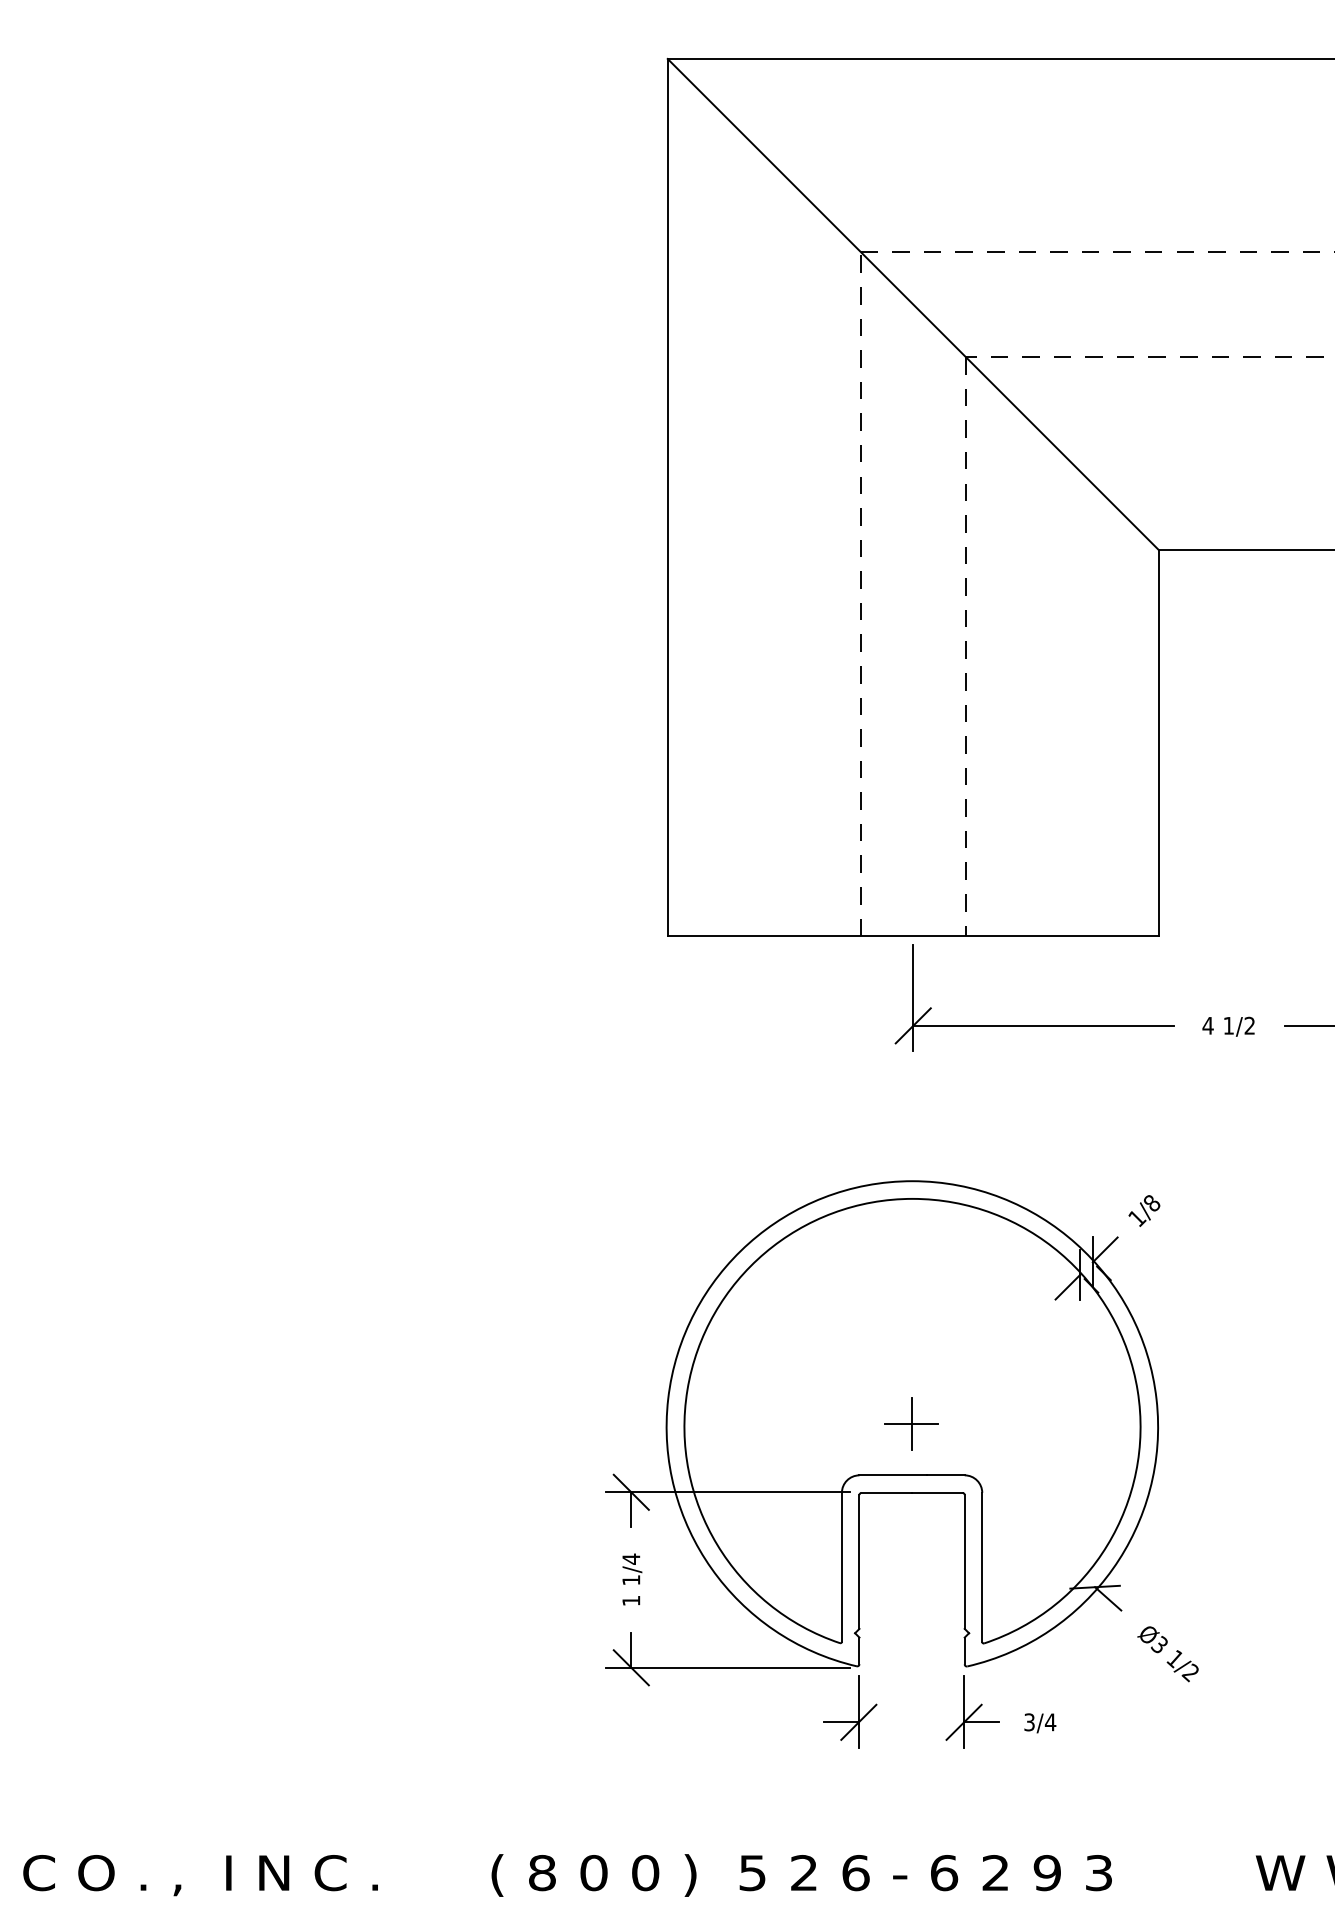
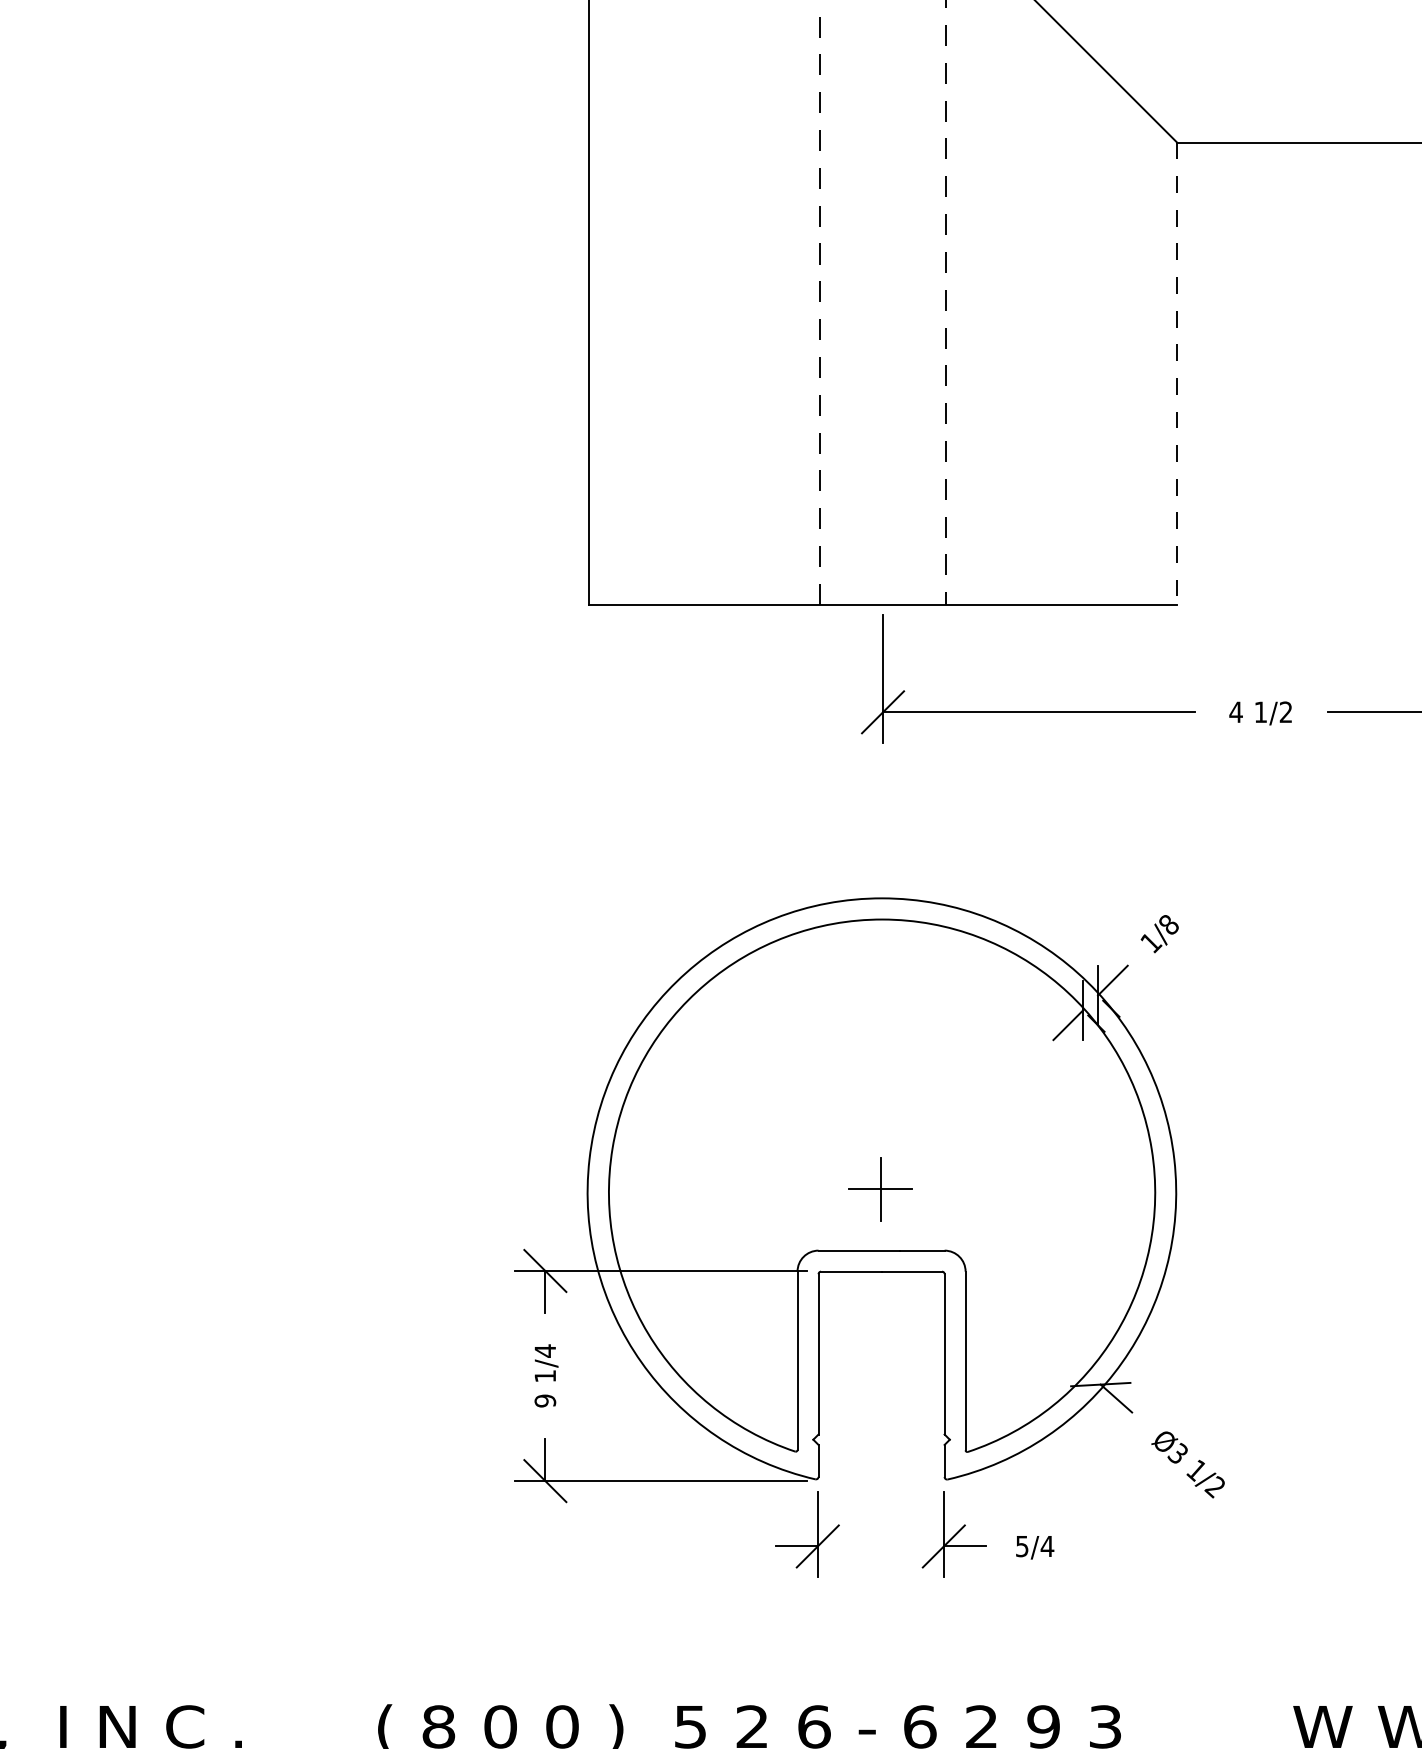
line: (1158, 743) -> (1176, 374), solid -> dashed
text: (631, 1600) -> (545, 1400), 1 -> 9
text: (1029, 1721) -> (1022, 1545), 3/4 -> 5/4

